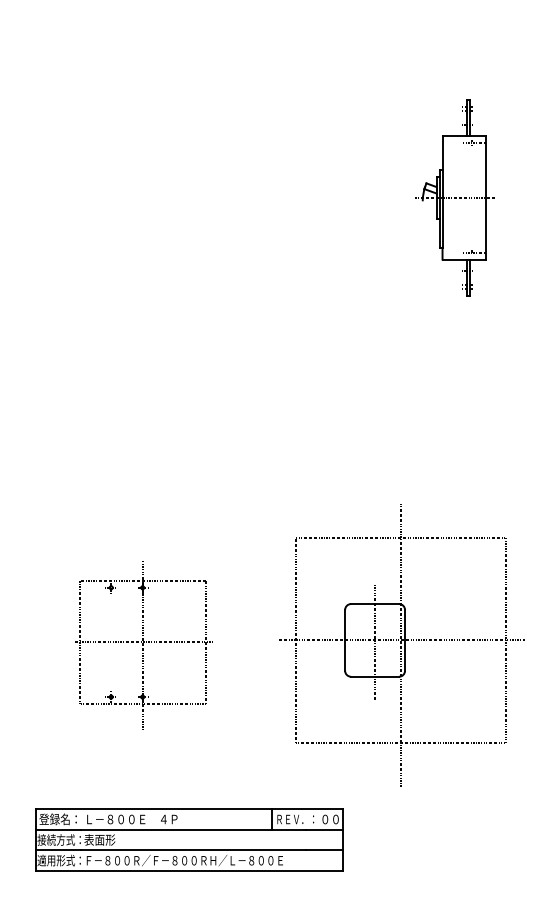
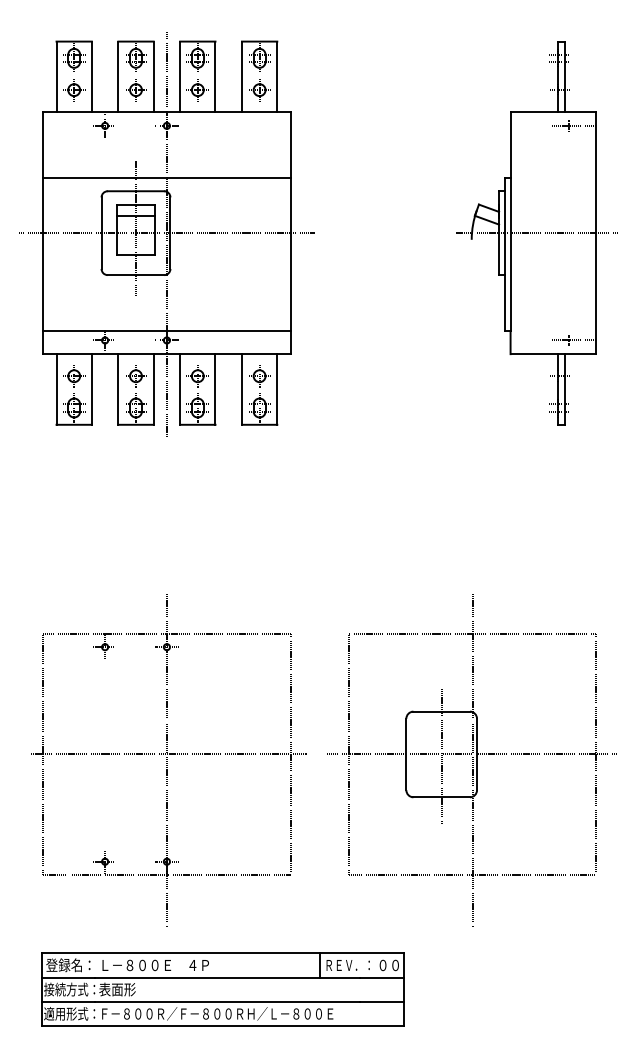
part: (455, 197) -> (536, 232), size x1.67
part: (140, 198) -> (165, 233), added
part: (143, 645) -> (168, 760), size x1.67

